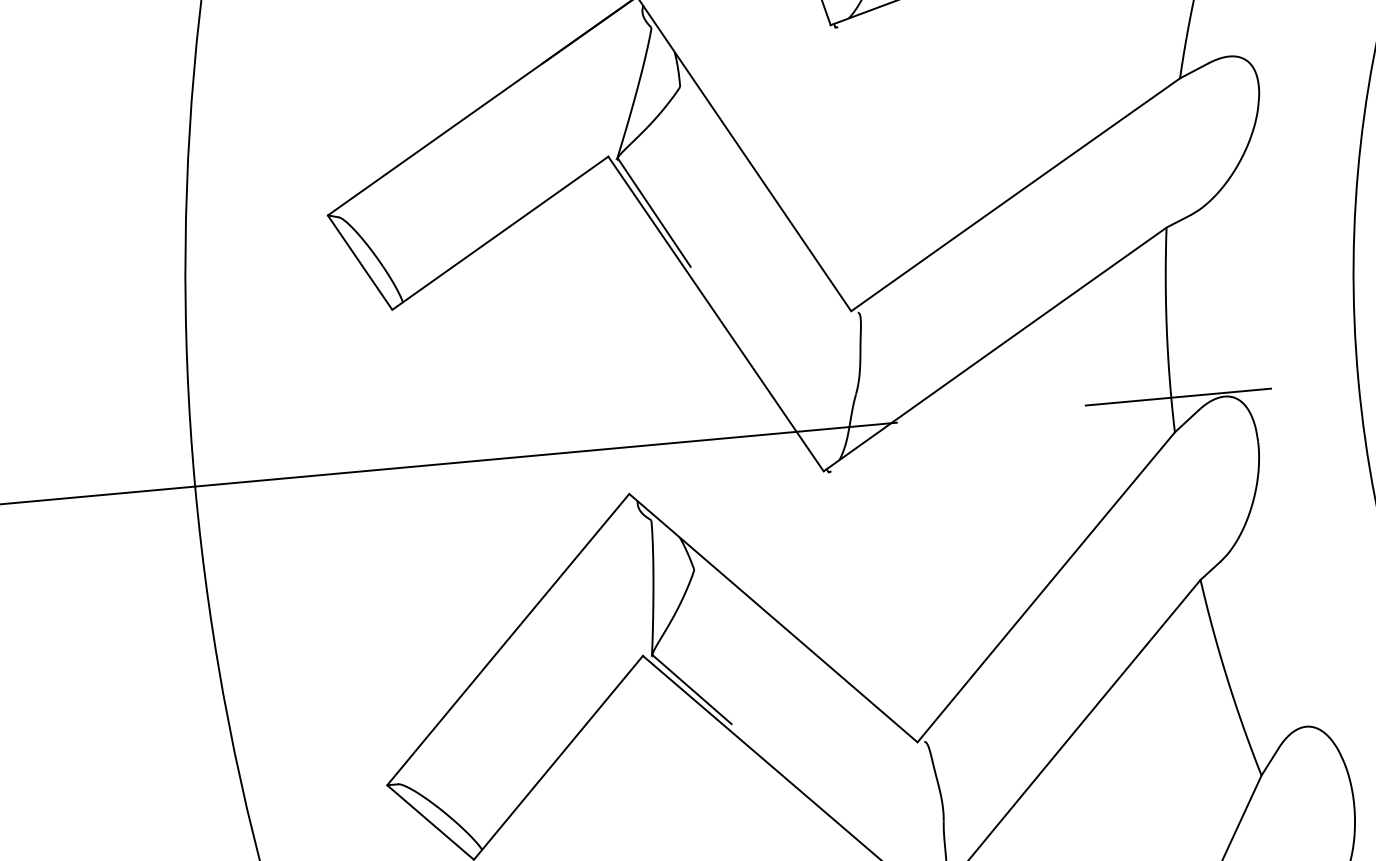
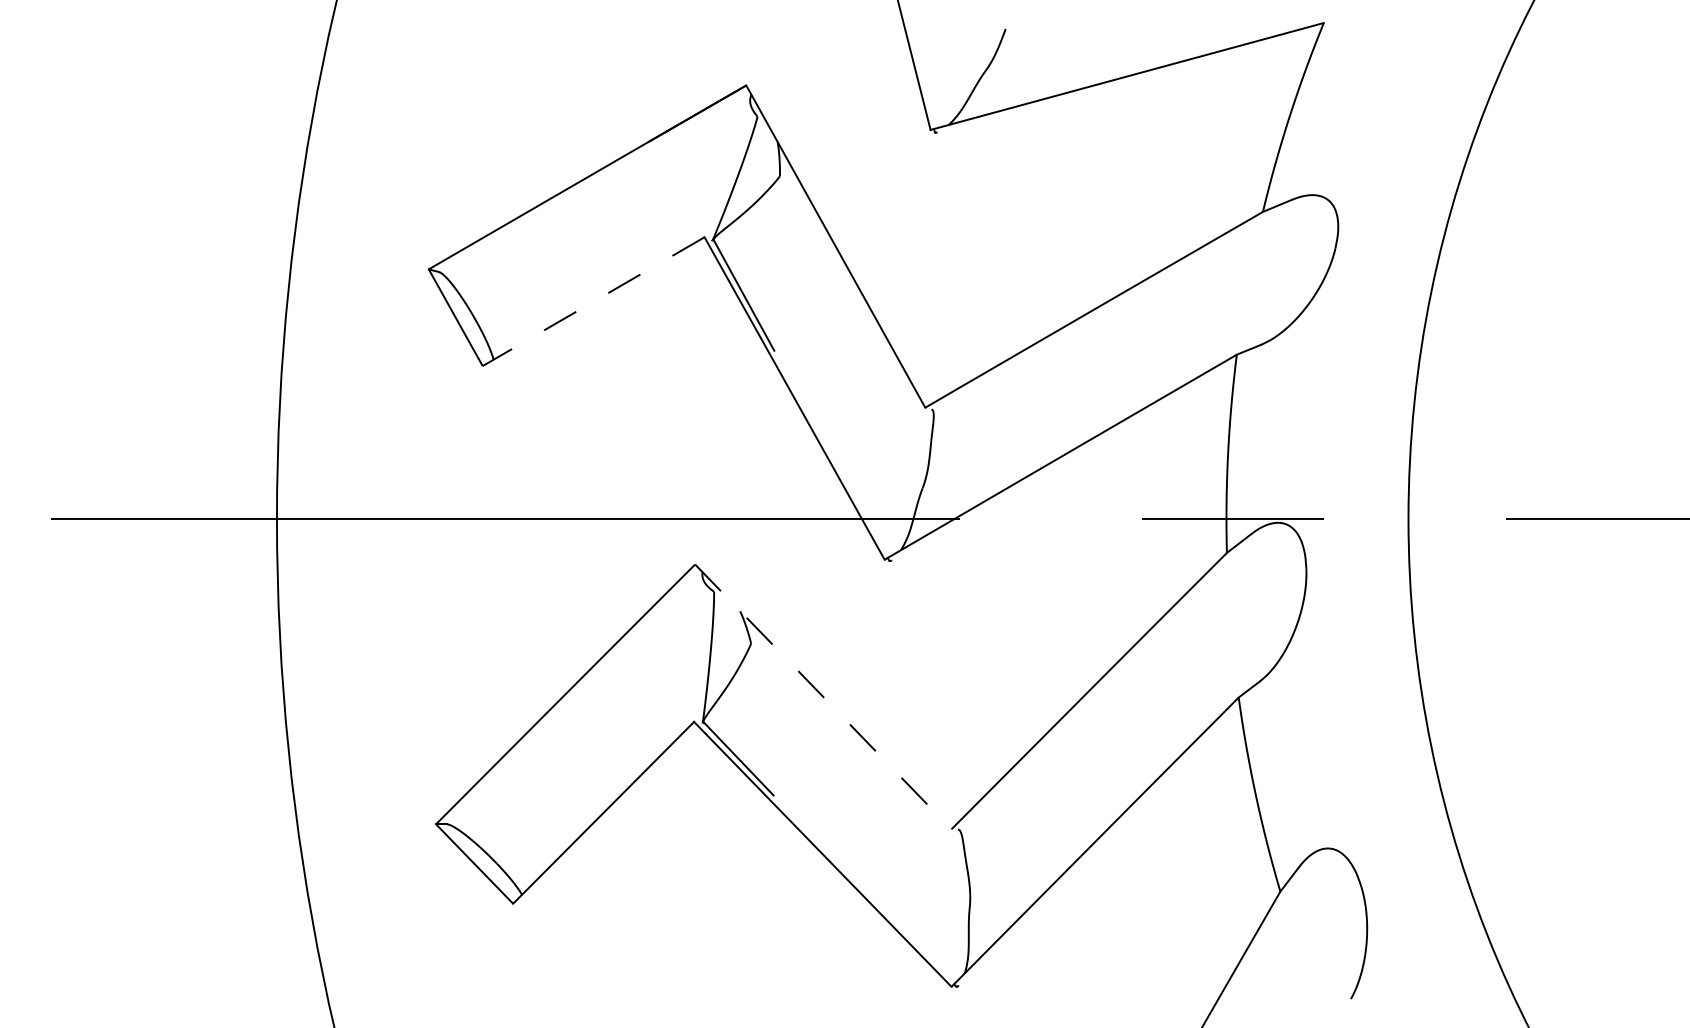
line: (500, 233) -> (593, 301), solid -> dashed
line: (773, 618) -> (823, 697), solid -> dashed

